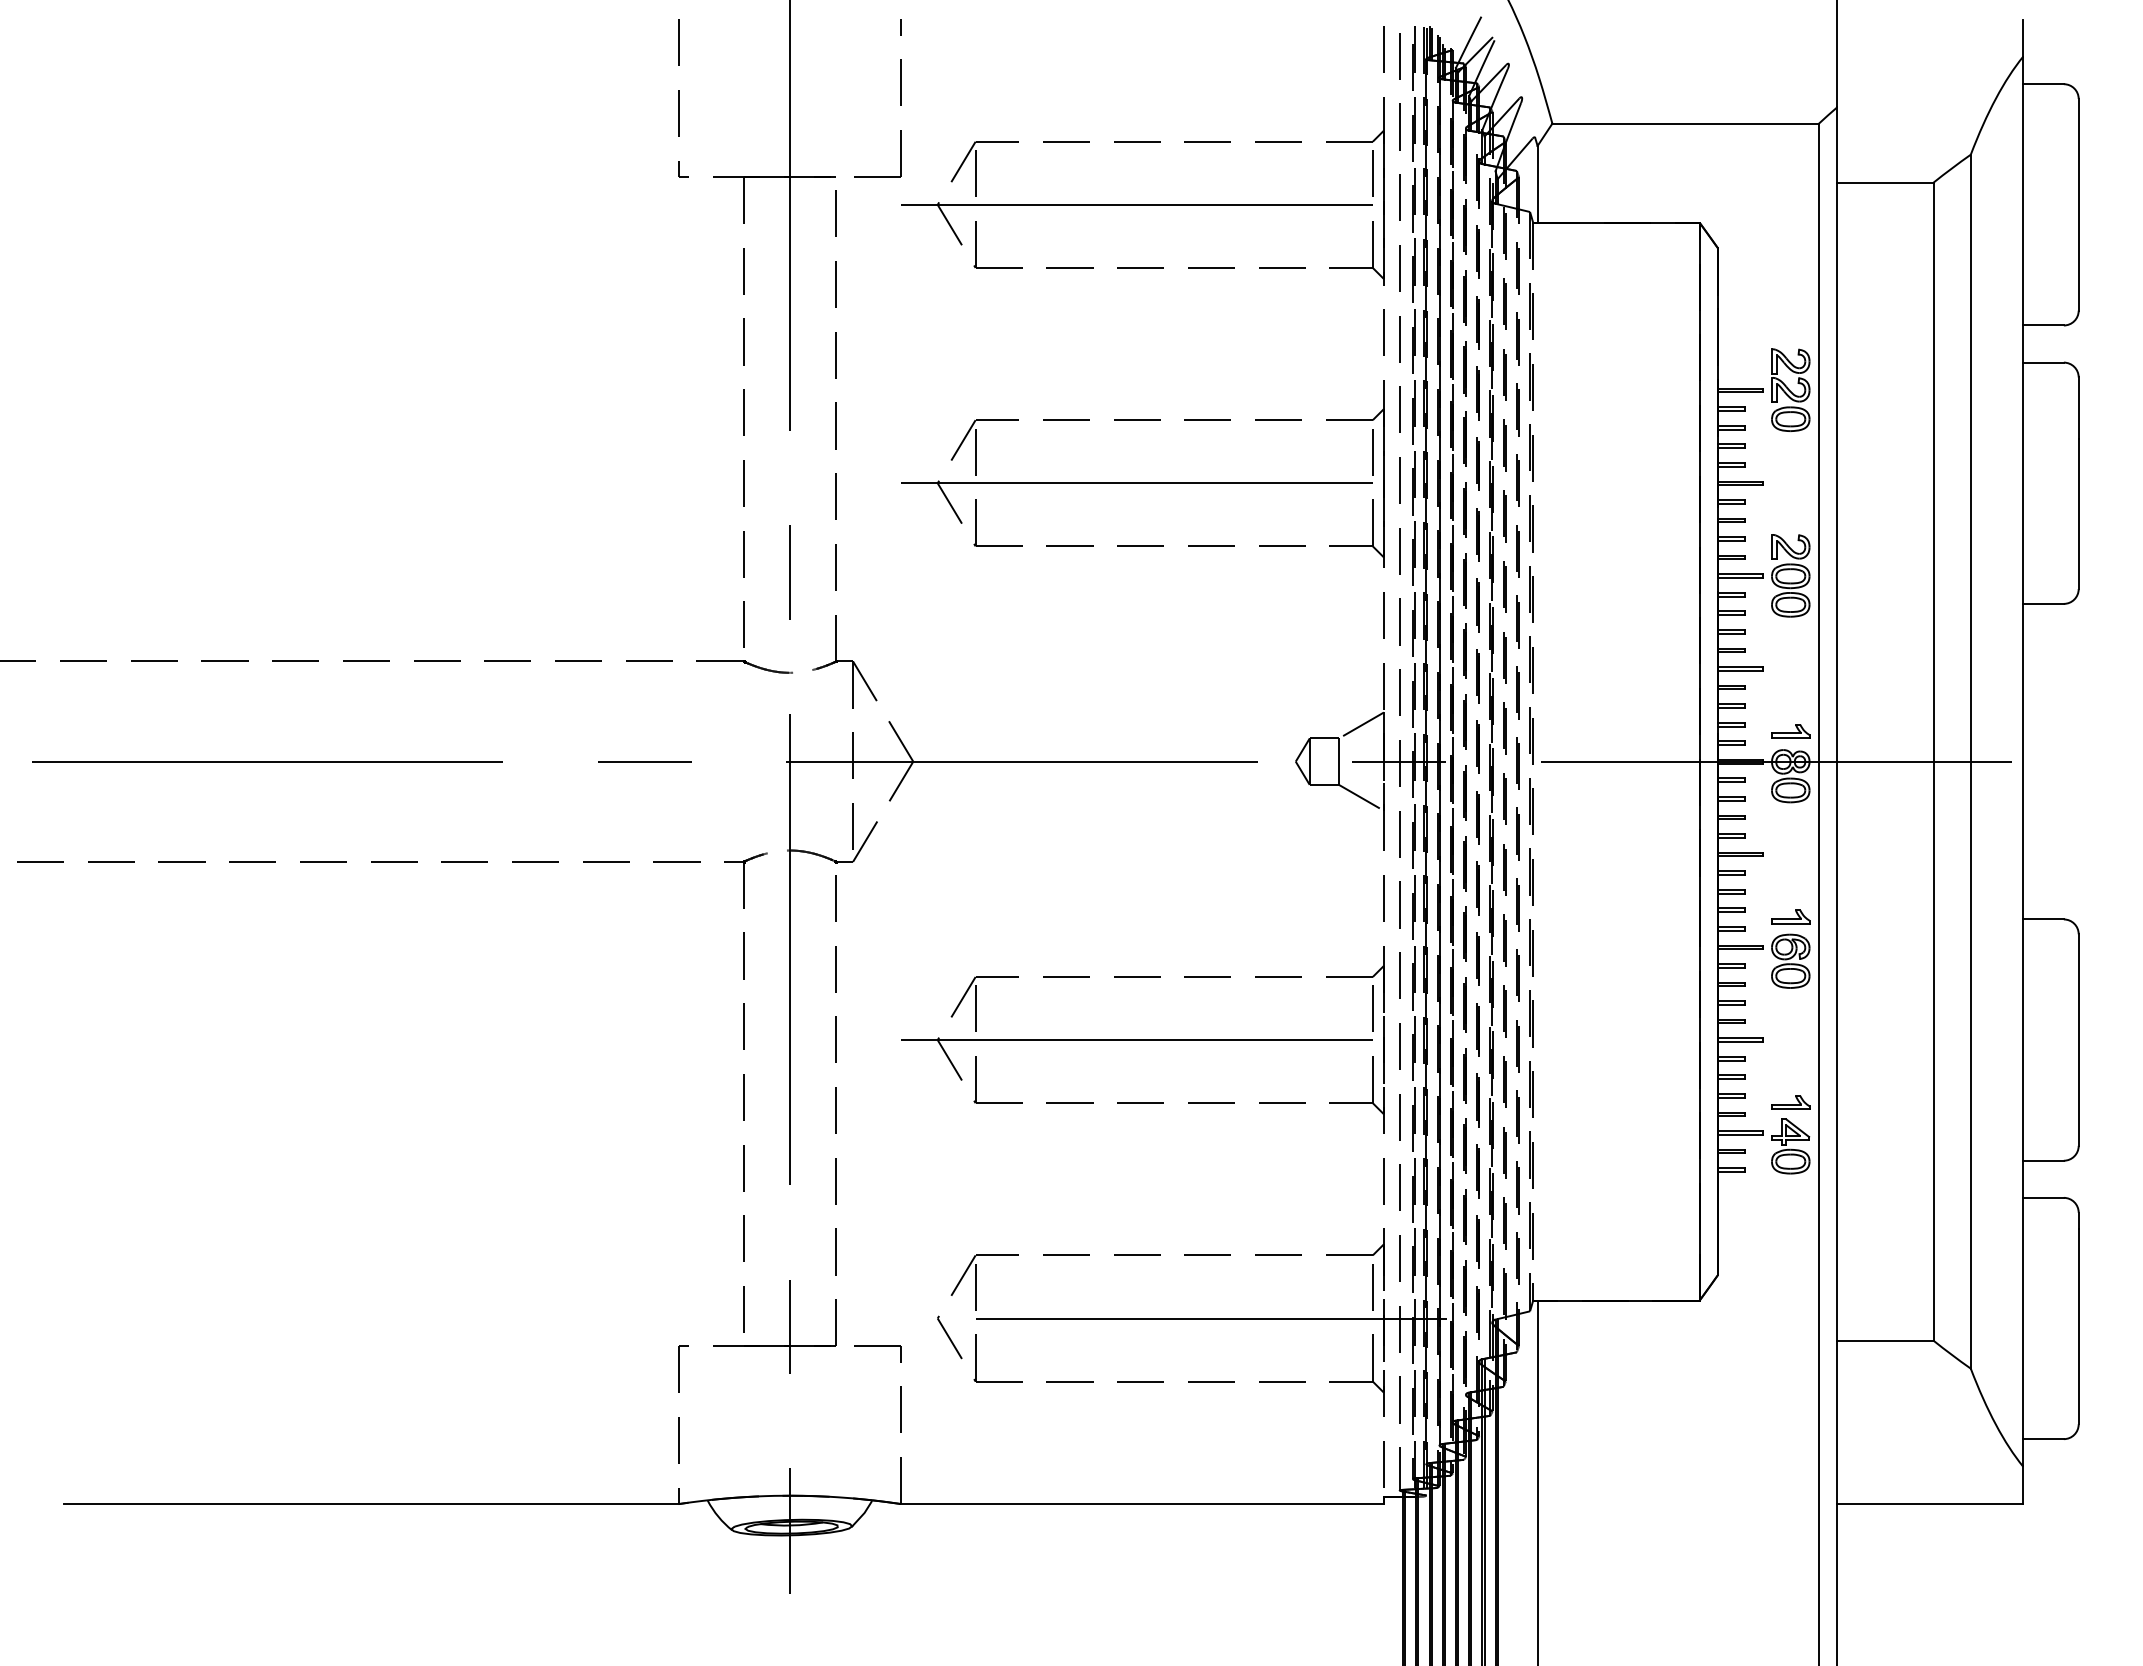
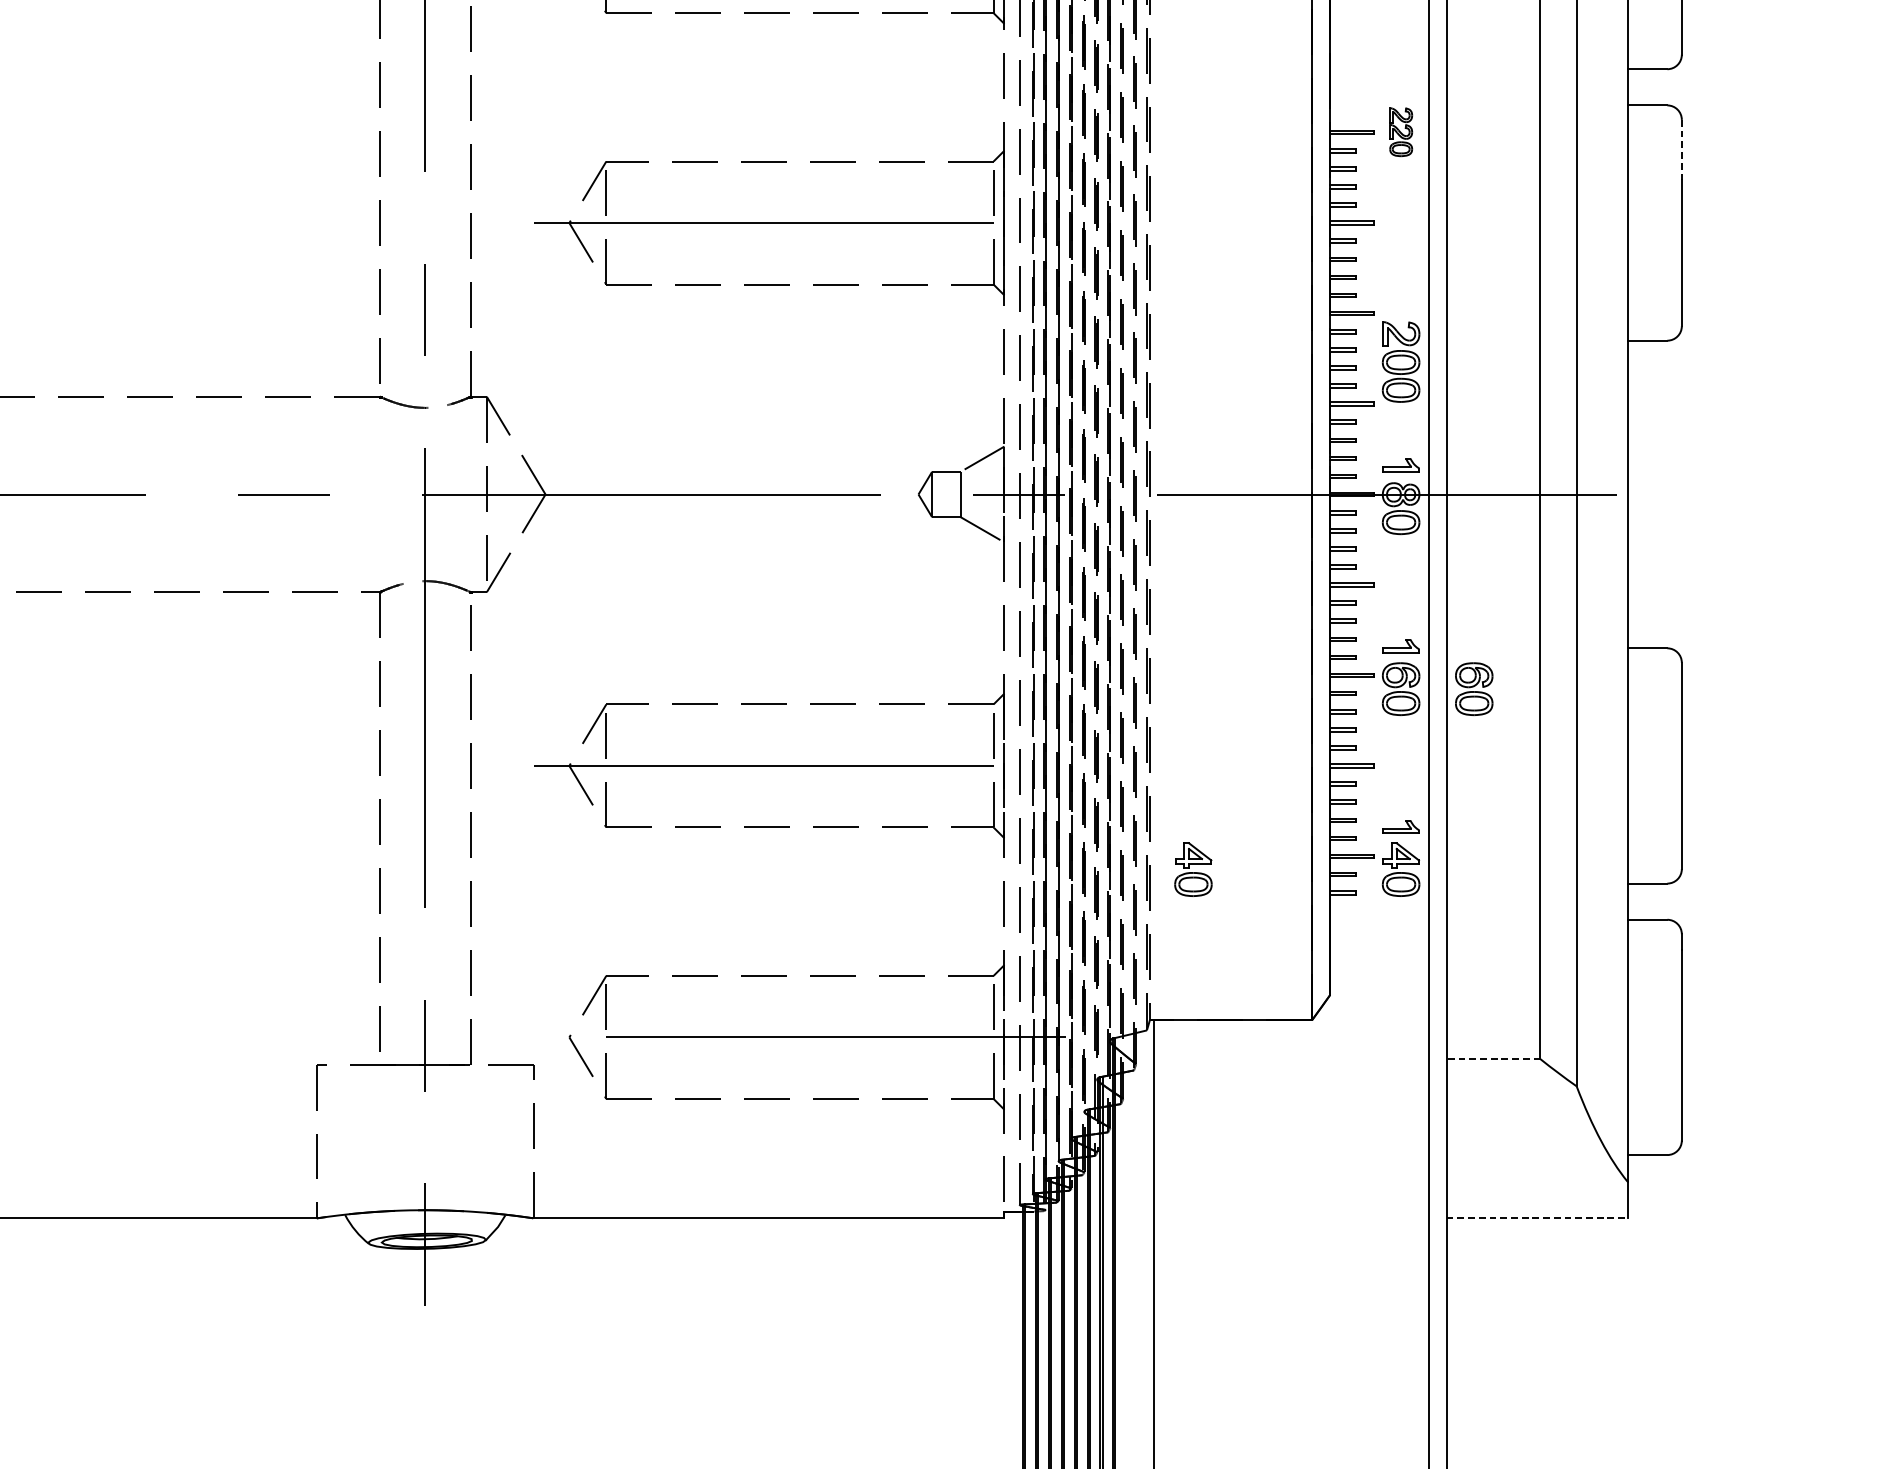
part: (1790, 389) -> (1400, 131), size x0.6
line: (2078, 408) -> (1681, 150), solid -> dashed
part: (1790, 575) -> (1400, 361), moved
part: (1865, 960) -> (1473, 688), added
part: (1577, 1146) -> (1193, 869), added
line: (1885, 1340) -> (1493, 1058), solid -> dashed
line: (1930, 1503) -> (1537, 1217), solid -> dashed

